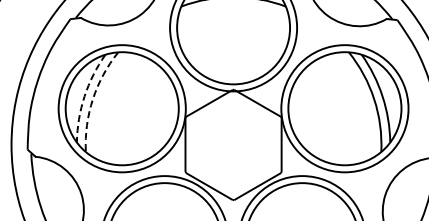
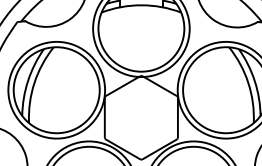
arc: (84, 96) -> (28, 80), dashed -> solid
arc: (92, 99) -> (34, 83), dashed -> solid

